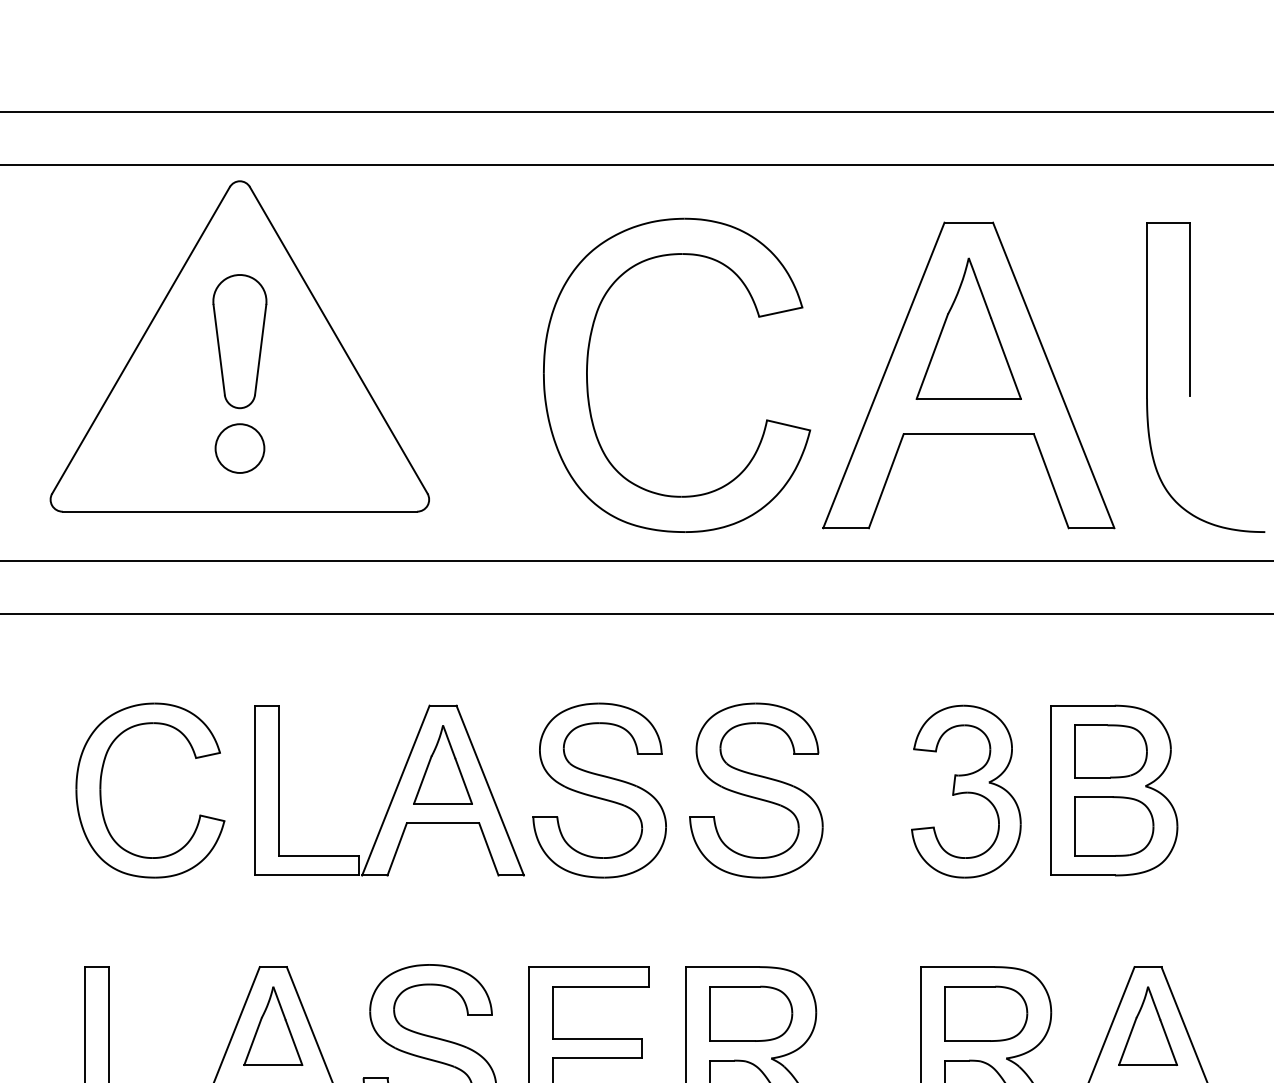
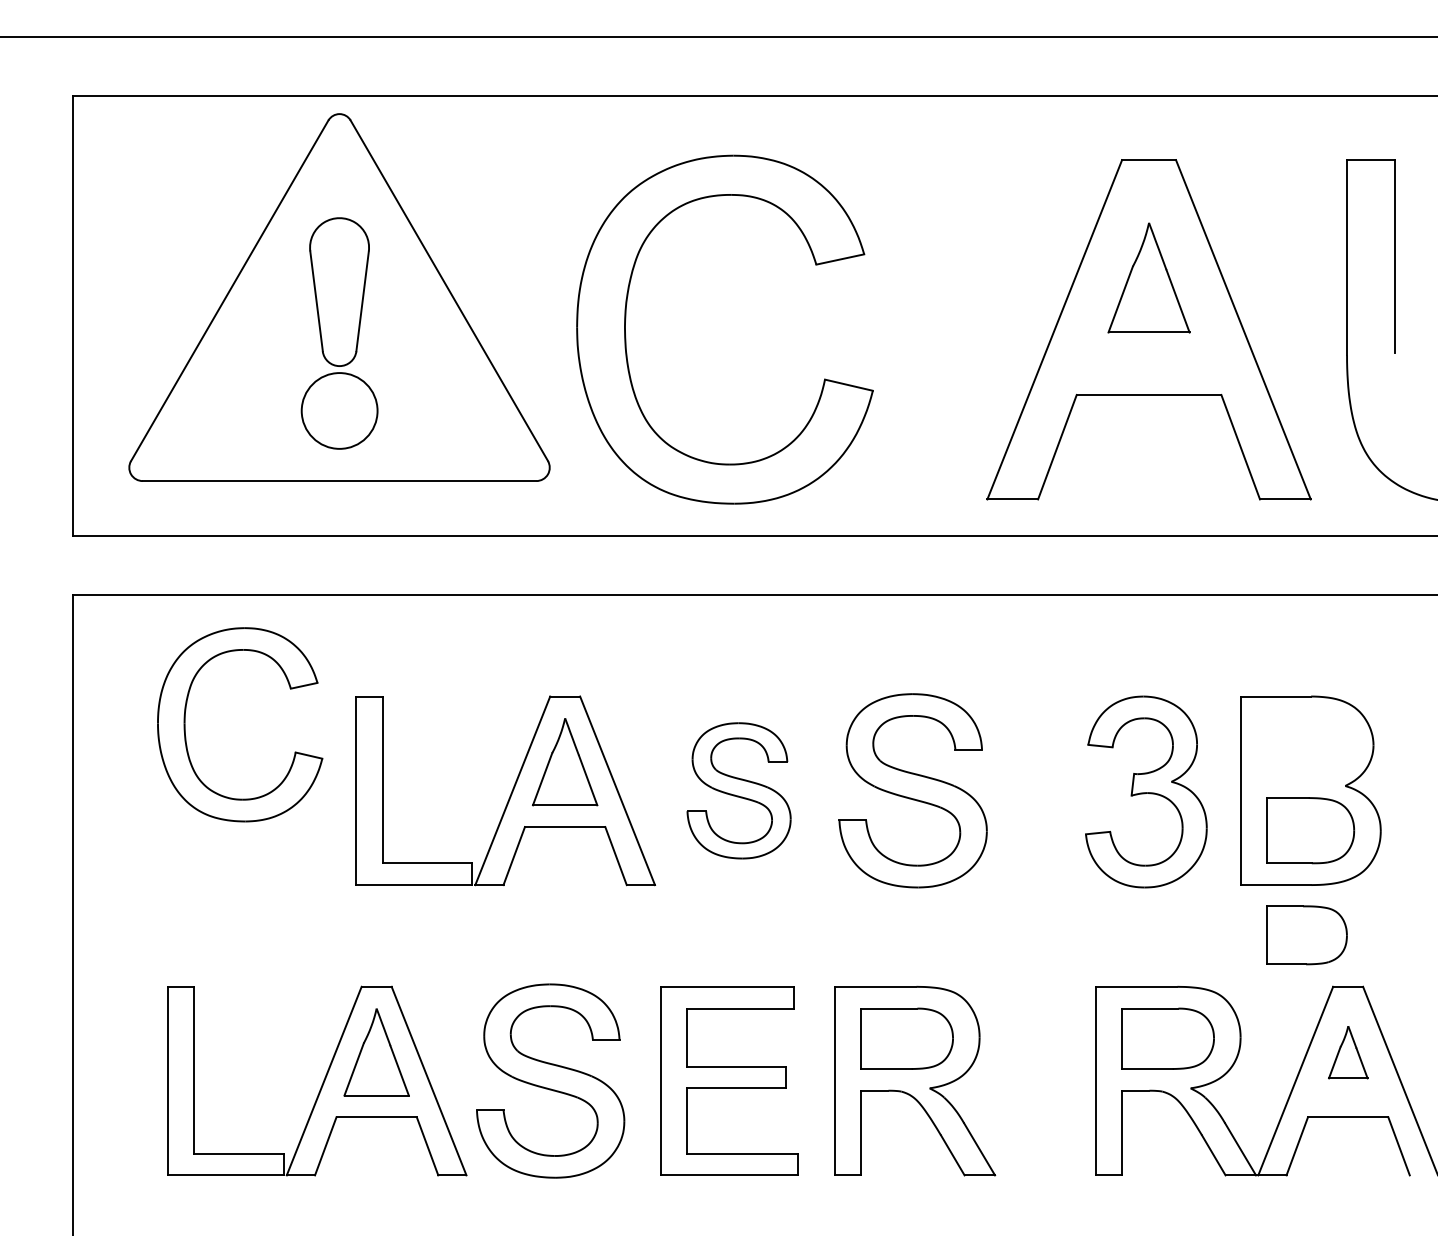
part: (968, 328) -> (1148, 277), size x0.7
part: (588, 382) -> (626, 337), moved
circle: (239, 448) -> (339, 410), size x1.4
part: (1110, 751) -> (1306, 935), moved
part: (101, 790) -> (185, 724), moved
part: (599, 790) -> (738, 790), size x0.7
part: (1148, 1026) -> (1348, 1052), size x0.6

